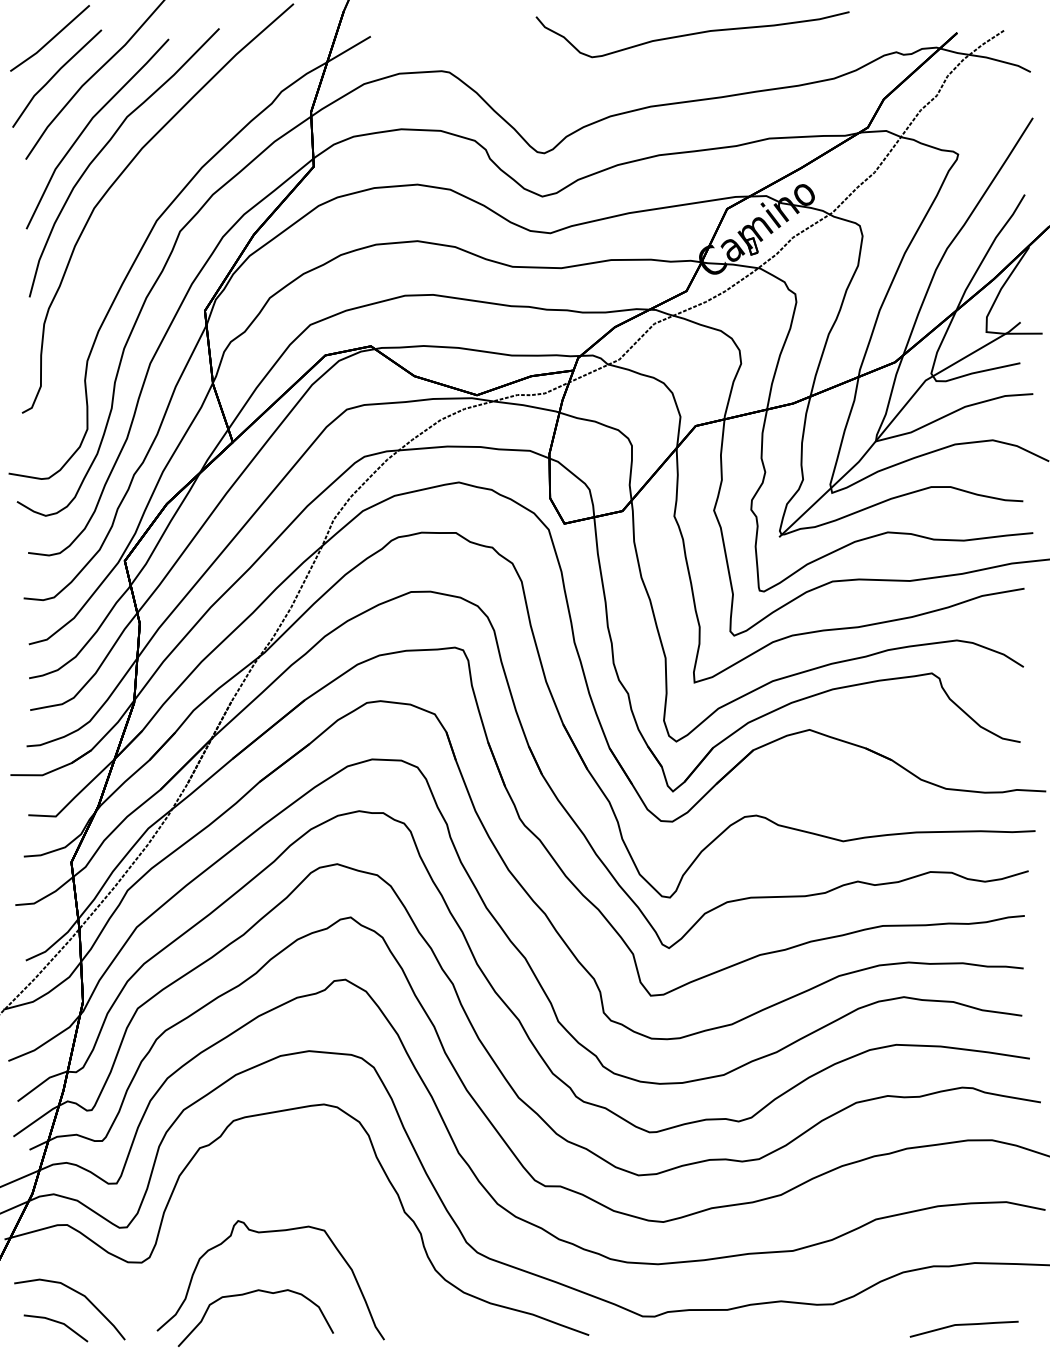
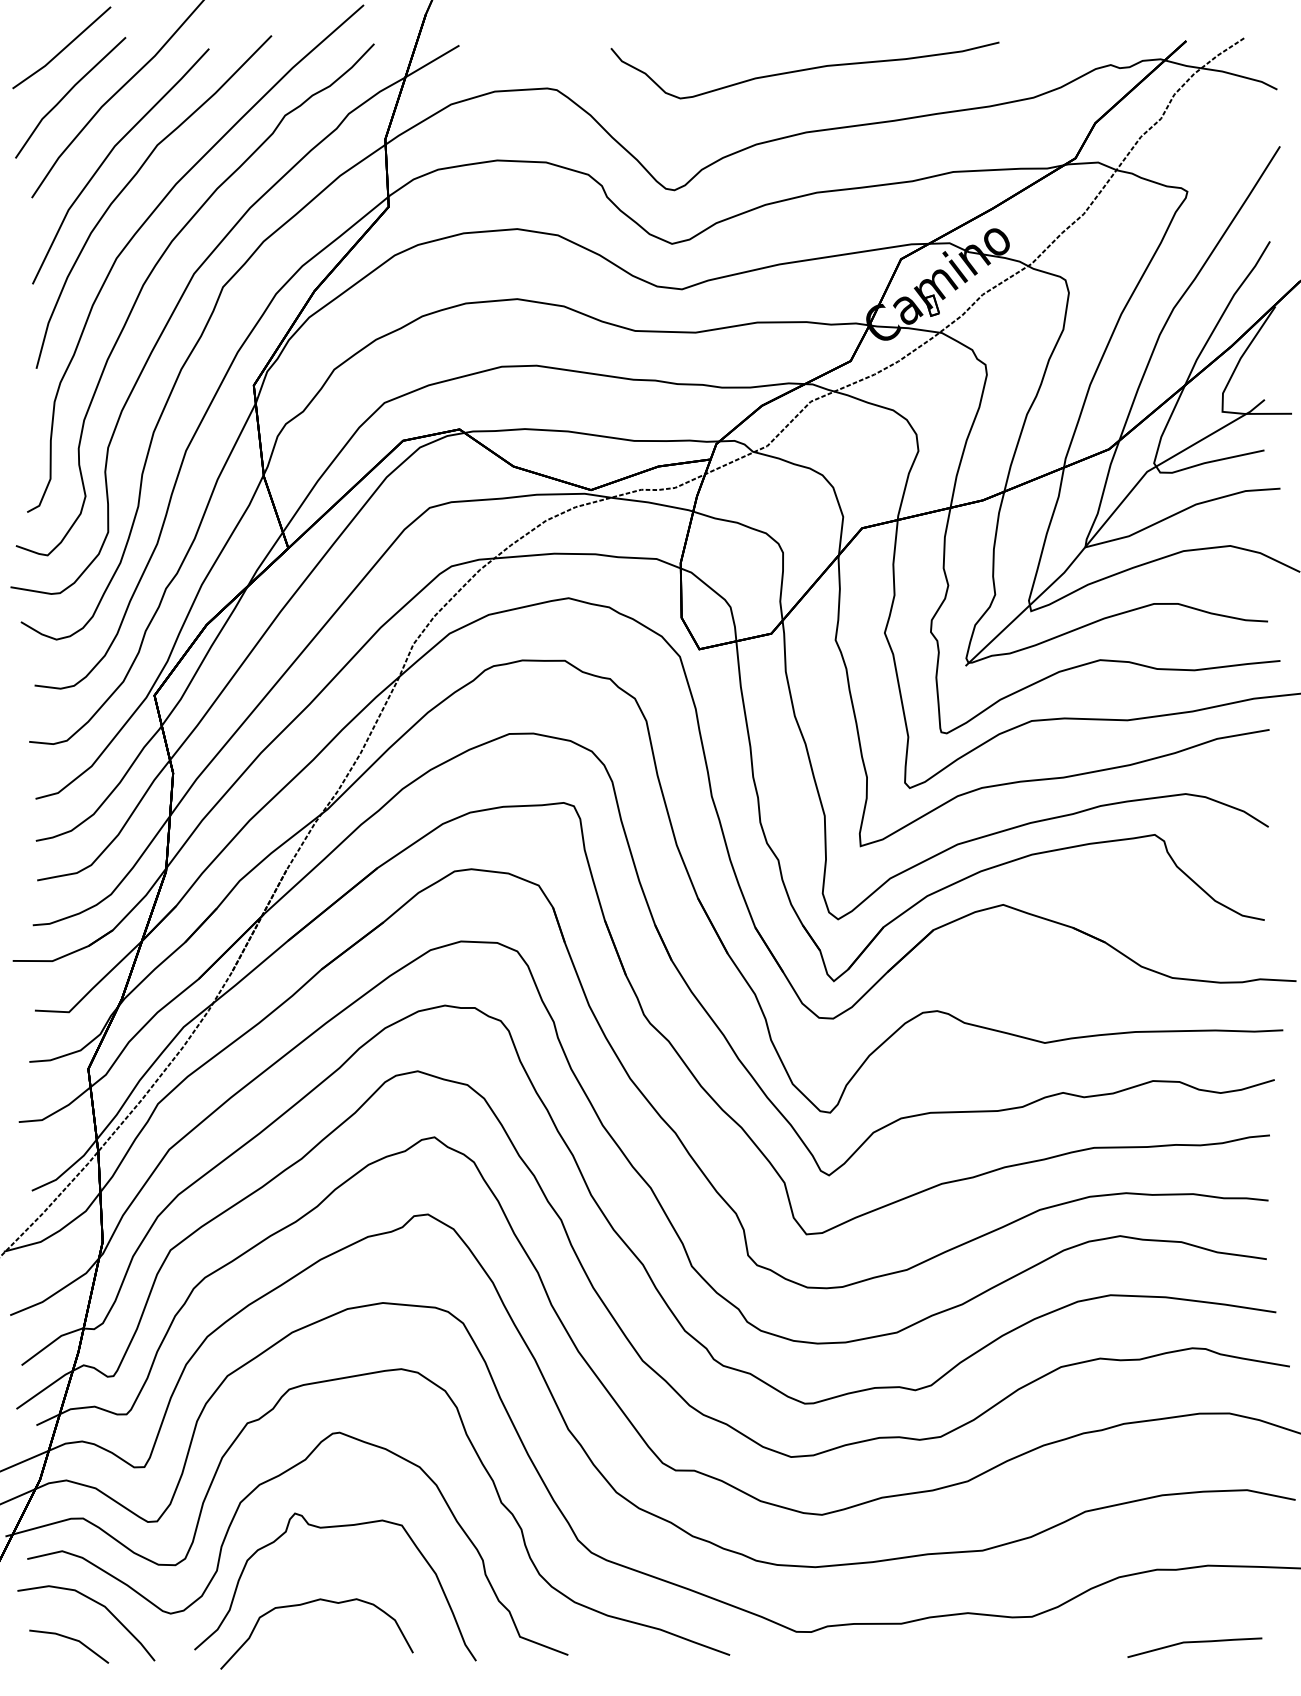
curve: (692, 34) -> (804, 70), moved
curve: (122, 221) -> (151, 274), added
part: (206, 1202) -> (255, 1490), added

